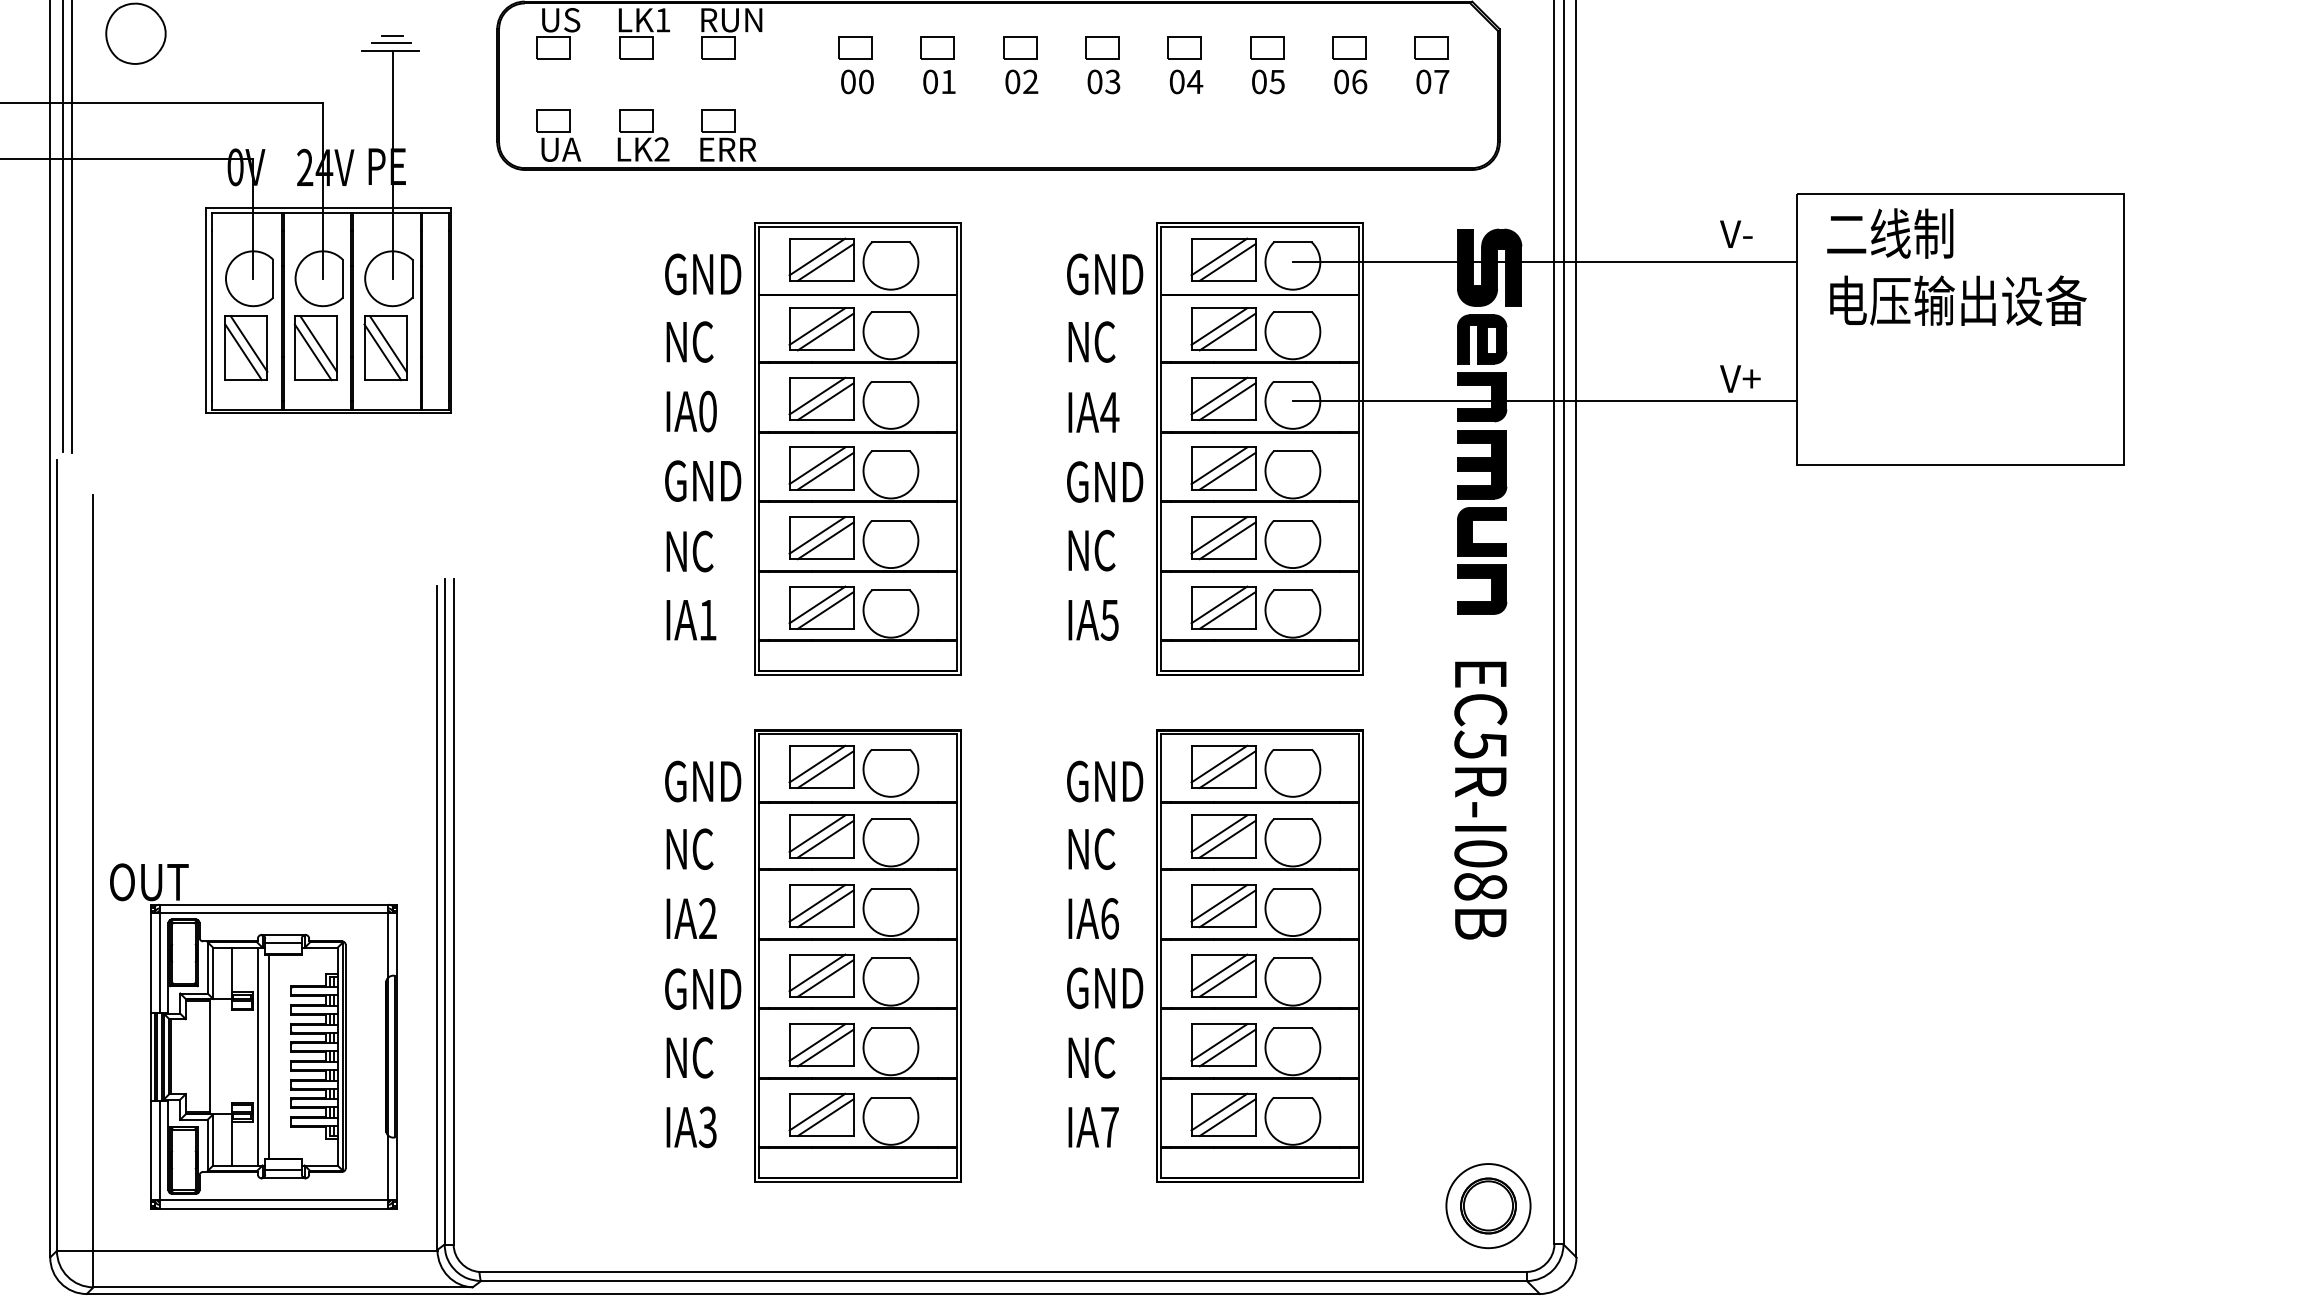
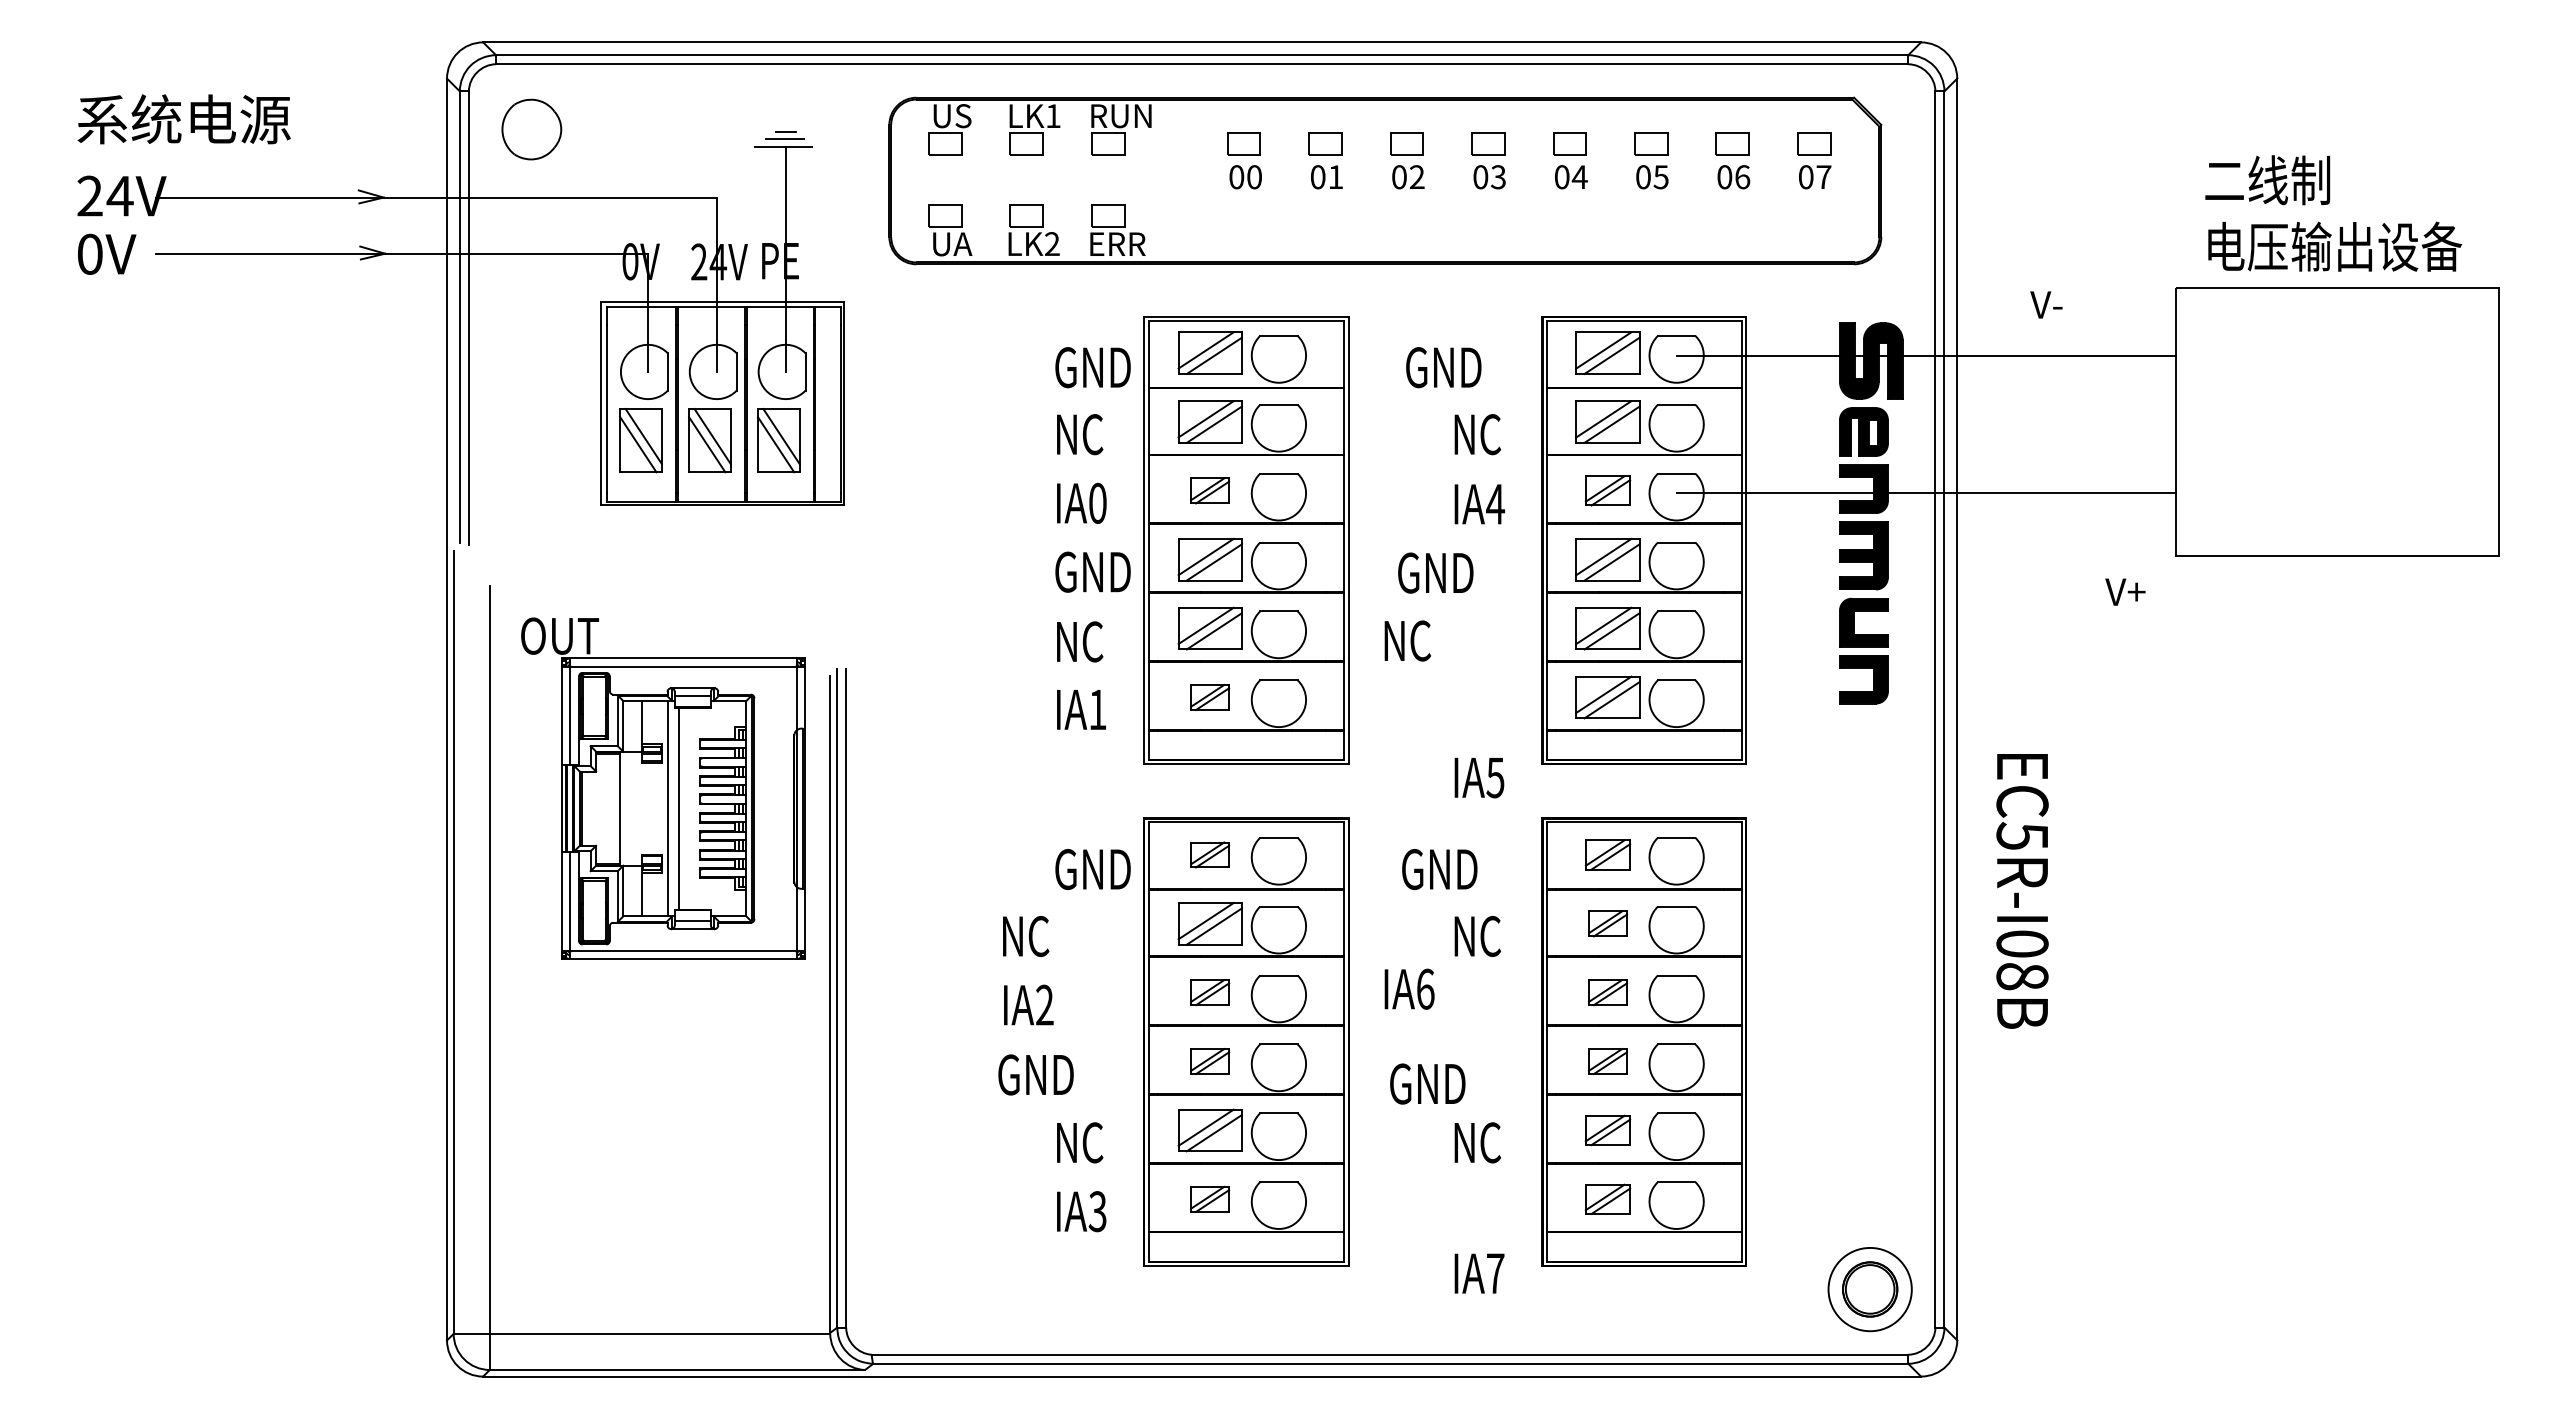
text: (1736, 233) -> (2046, 304), moved
text: (1956, 267) -> (2333, 213), moved
text: (1104, 274) -> (1443, 367), moved
text: (1740, 378) -> (2125, 591), moved
part: (820, 398) -> (1209, 490), size x0.6
part: (1223, 398) -> (1607, 490), size x0.7
text: (1104, 481) -> (1435, 572), moved
text: (1091, 550) -> (1407, 640), moved
part: (820, 607) -> (1209, 697), size x0.6
text: (1093, 620) -> (1479, 778), moved
part: (820, 766) -> (1209, 854), size x0.6
part: (1223, 766) -> (1607, 854), size x0.7
text: (1104, 781) -> (1439, 869), moved
text: (1480, 800) -> (2022, 891), moved
part: (1223, 836) -> (1607, 923), size x0.6
text: (690, 849) -> (1026, 936), moved
part: (820, 905) -> (1209, 992), size x0.6
part: (1223, 905) -> (1607, 992), size x0.6
text: (691, 917) -> (1028, 1004), moved
text: (1093, 917) -> (1409, 988), moved
part: (820, 975) -> (1209, 1061), size x0.6
part: (1223, 975) -> (1607, 1061), size x0.6
text: (1104, 987) -> (1427, 1083), moved
text: (702, 988) -> (1035, 1074), moved
part: (253, 1036) -> (663, 788), moved
part: (1223, 1045) -> (1607, 1130), size x0.7
part: (820, 1115) -> (1209, 1199), size x0.6
part: (1223, 1115) -> (1607, 1199), size x0.7
text: (1093, 1127) -> (1479, 1273), moved

